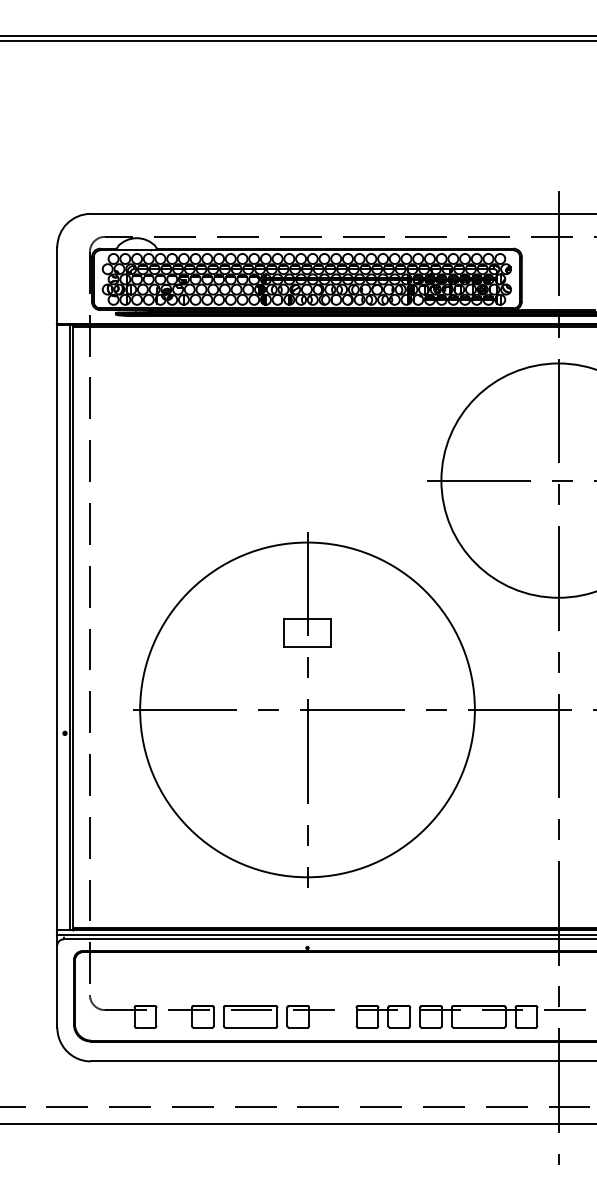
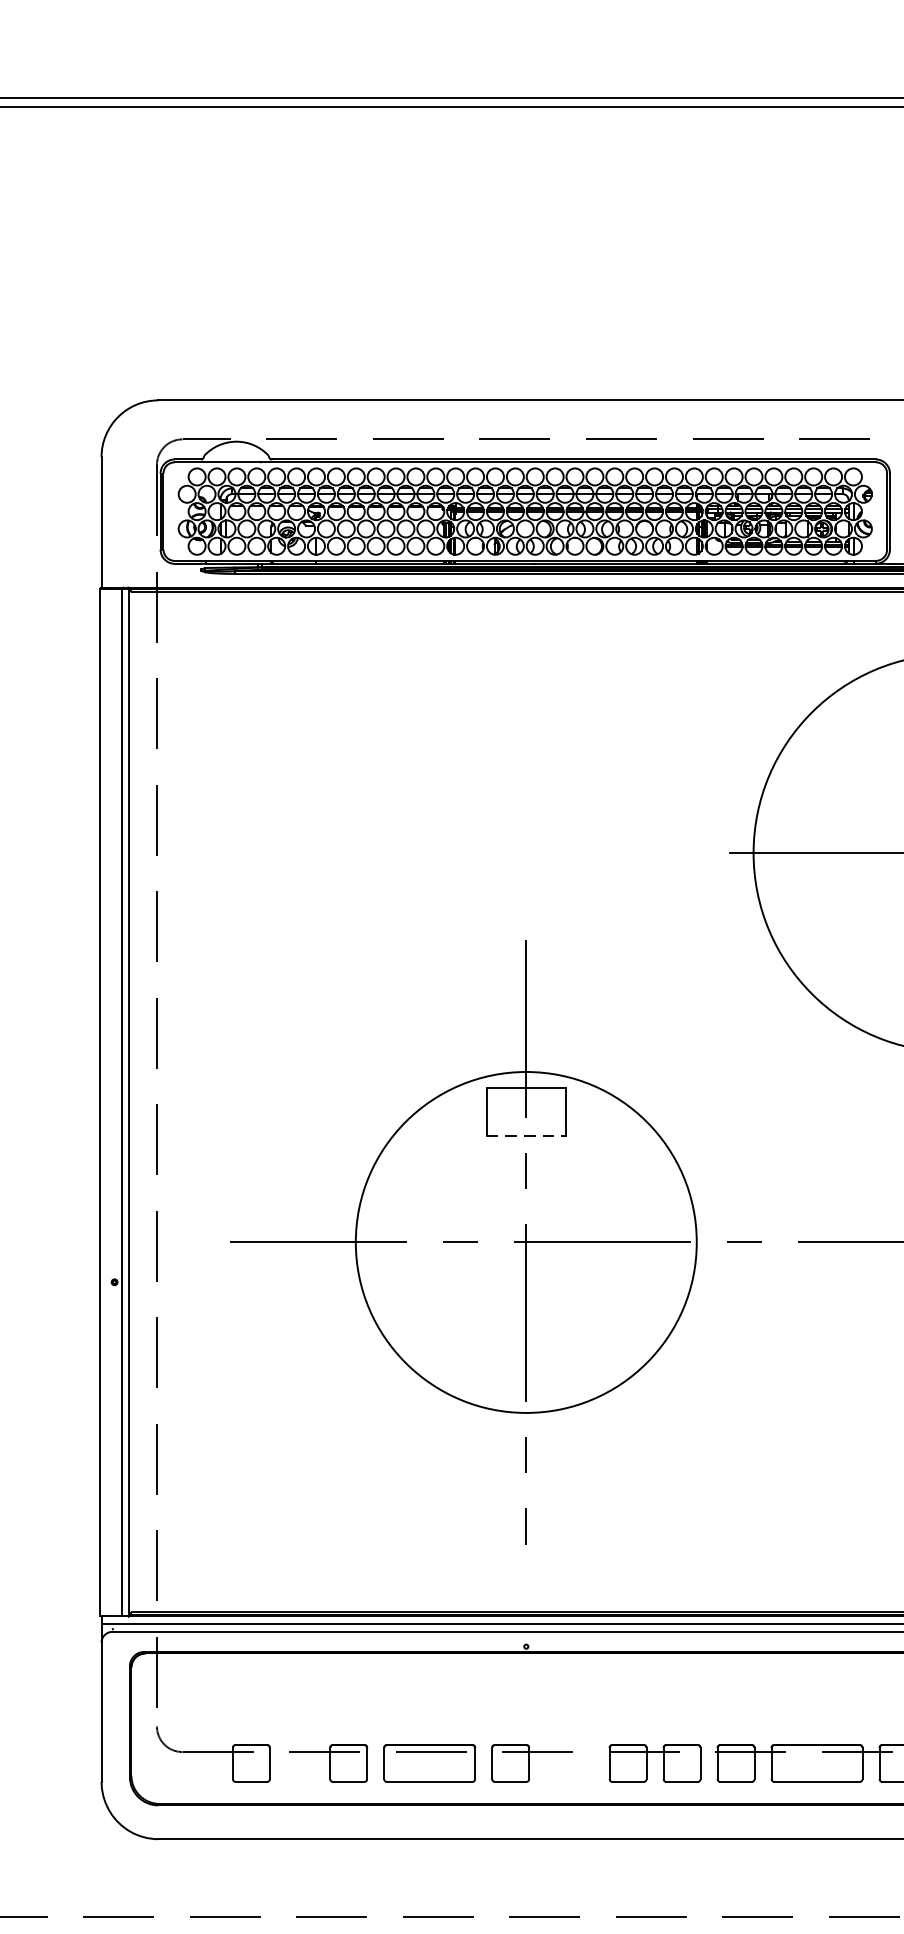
line: (308, 647) -> (527, 1136), solid -> dashed
circle: (307, 709) -> (526, 1241), size x0.6

